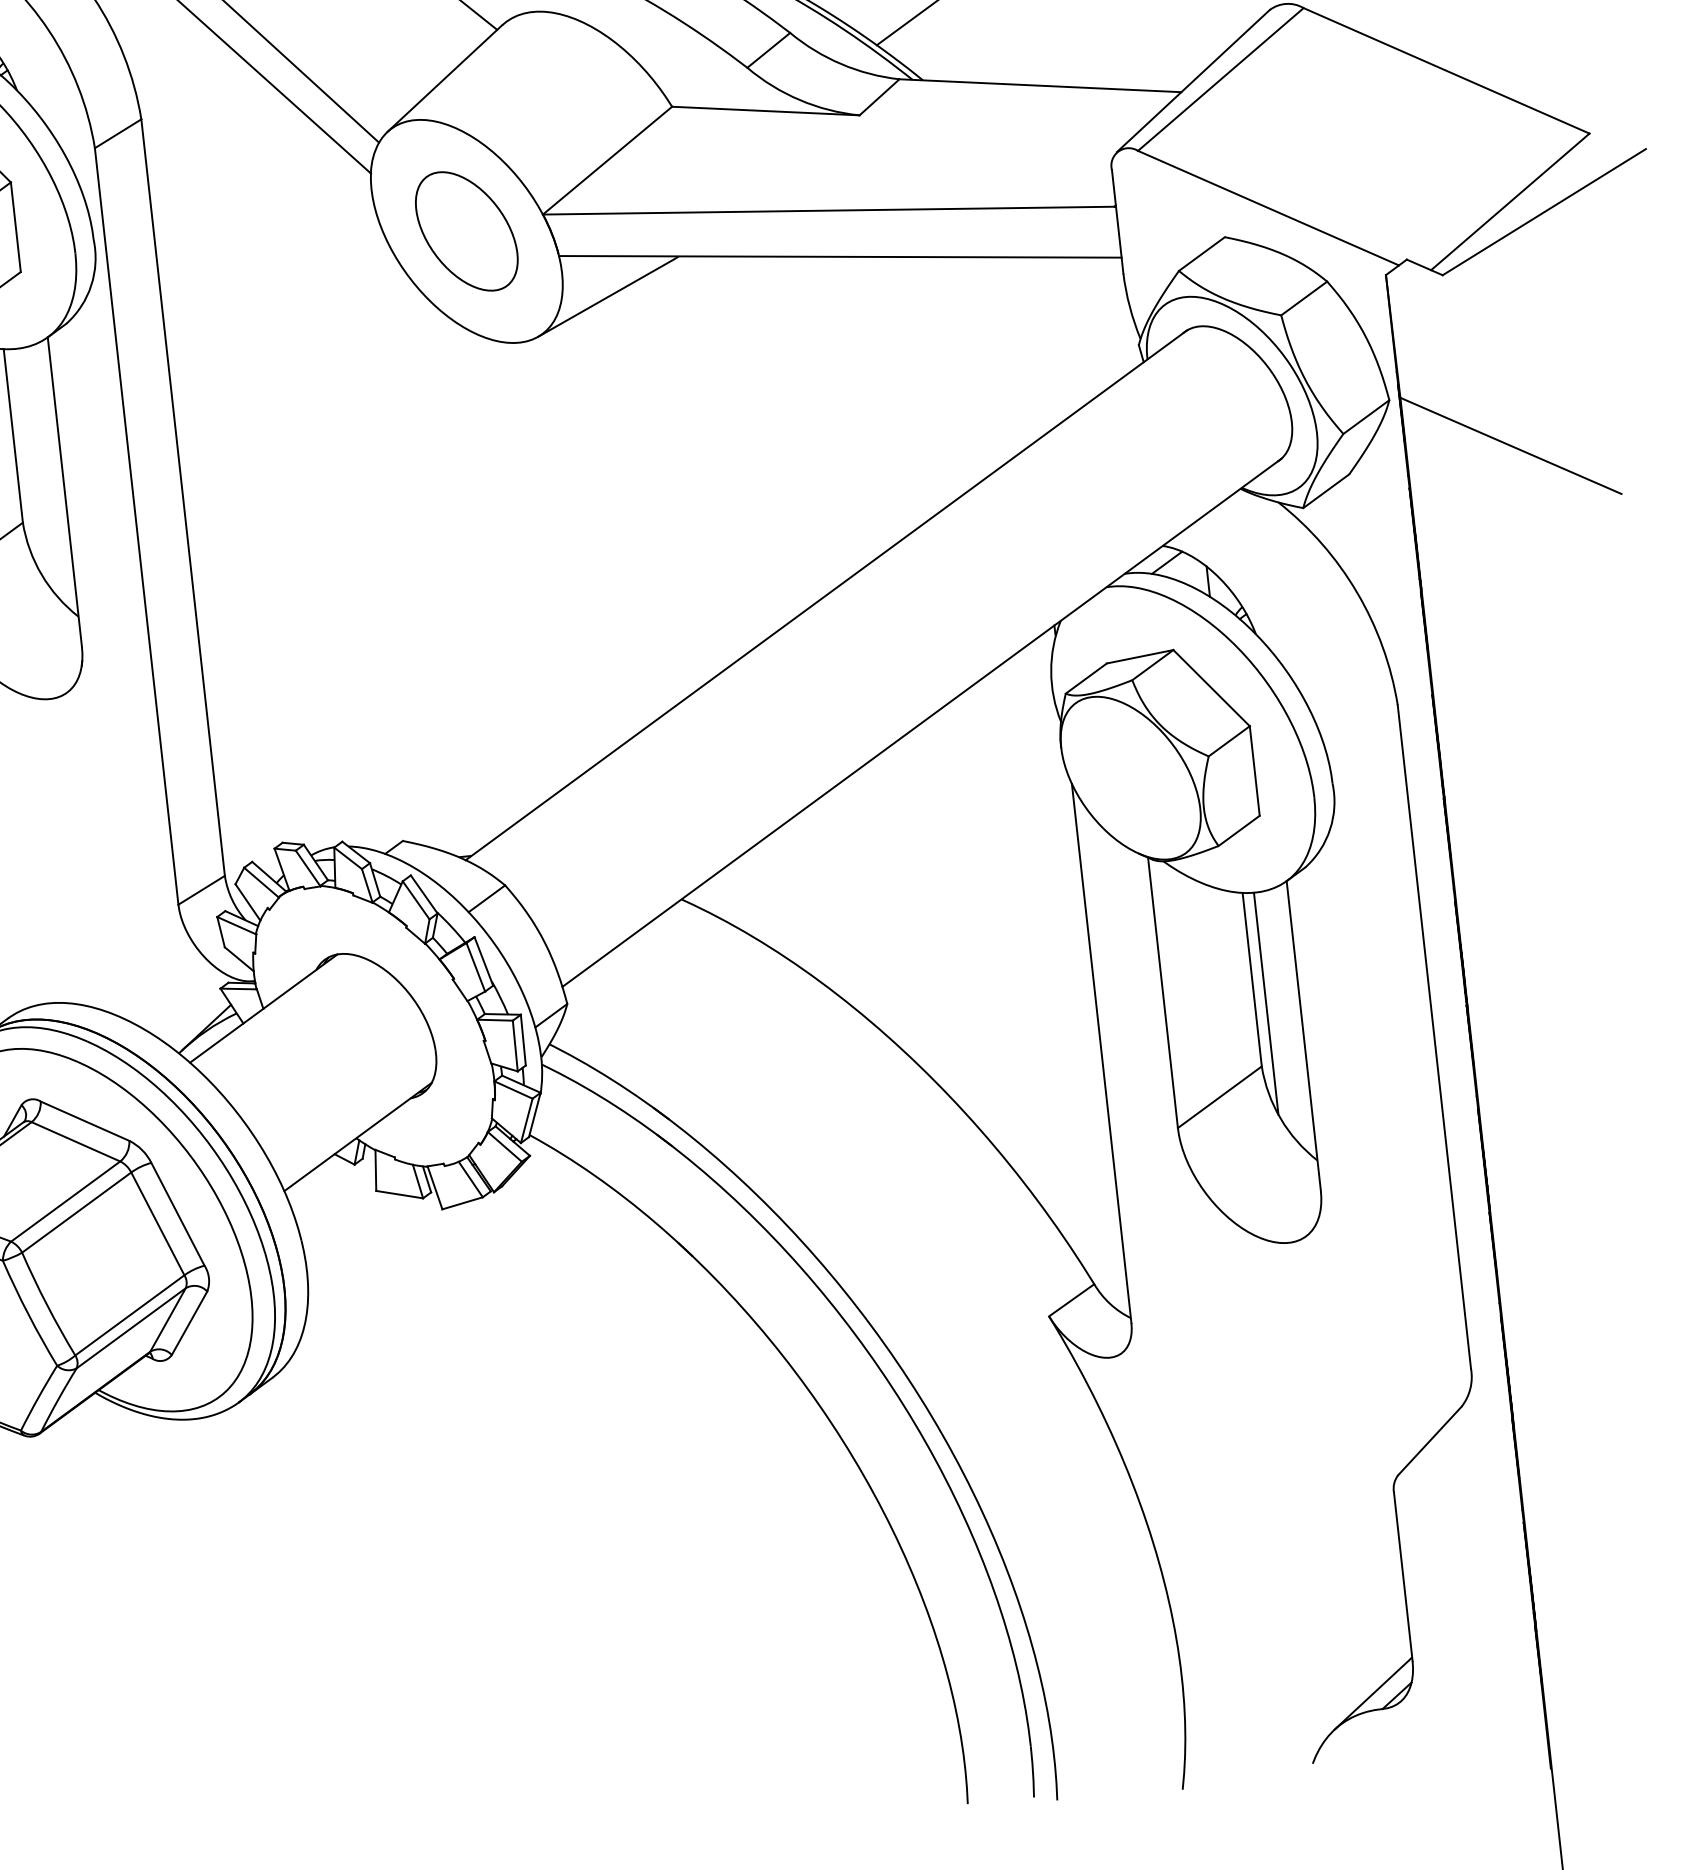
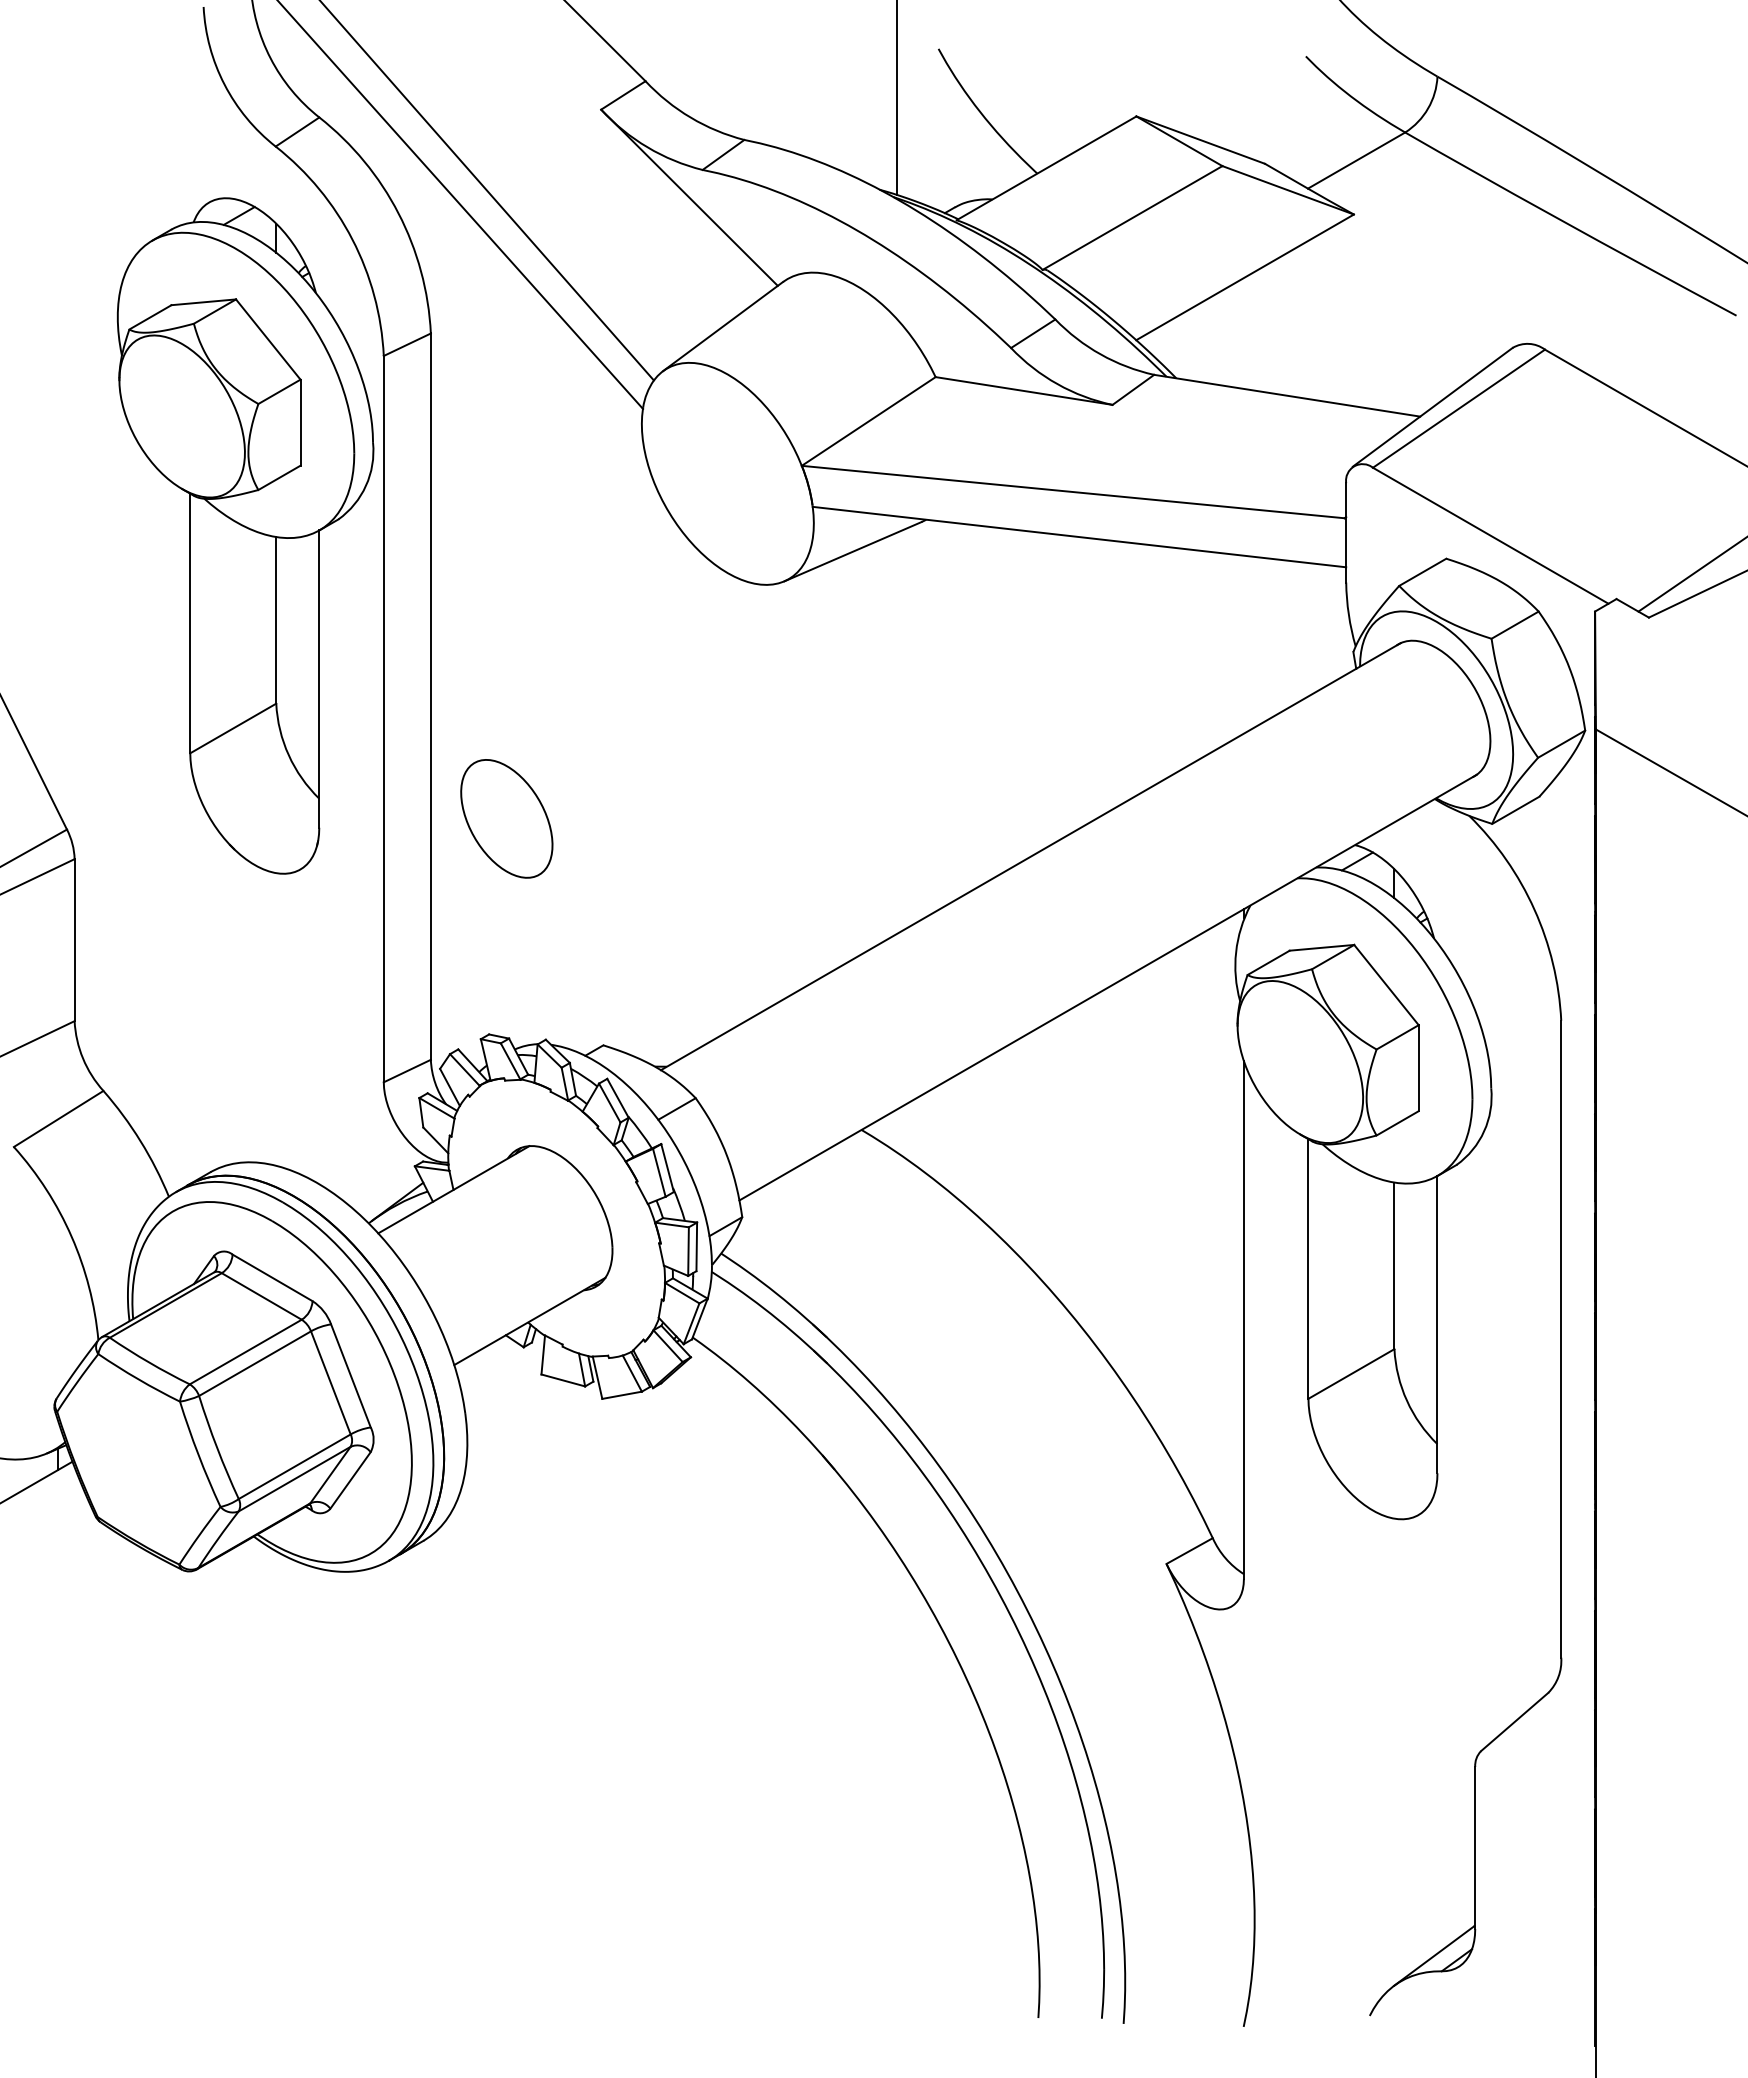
part: (466, 231) -> (506, 818), moved
line: (1266, 1003) -> (1405, 1289), removed

